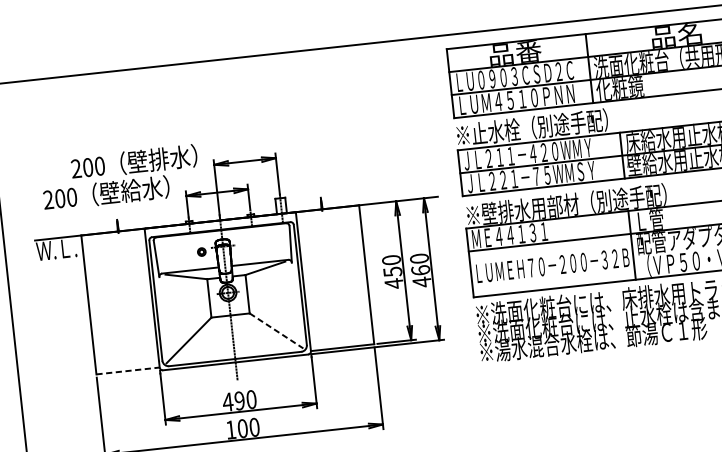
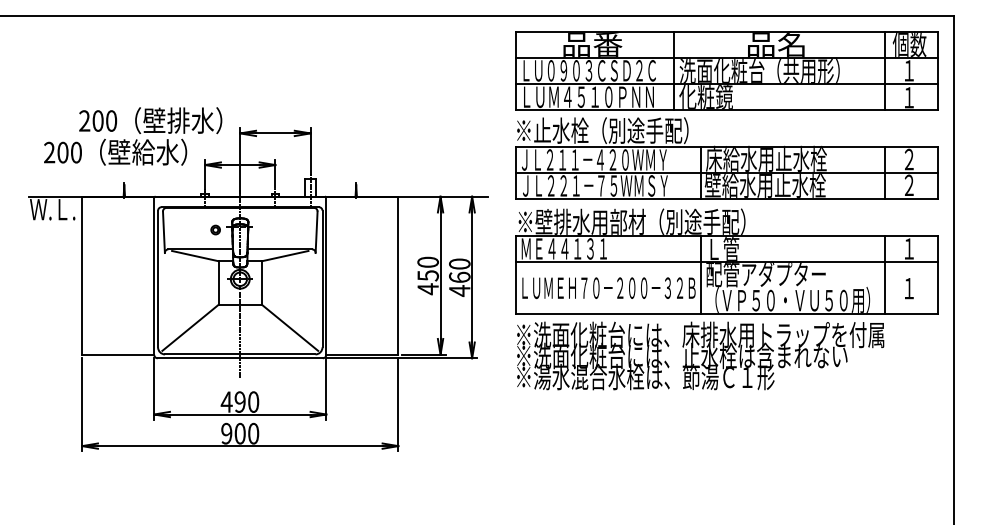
line: (276, 331) -> (290, 328), dashed -> solid
line: (128, 370) -> (118, 354), dashed -> solid
text: (230, 429) -> (226, 433), 100 -> 900

